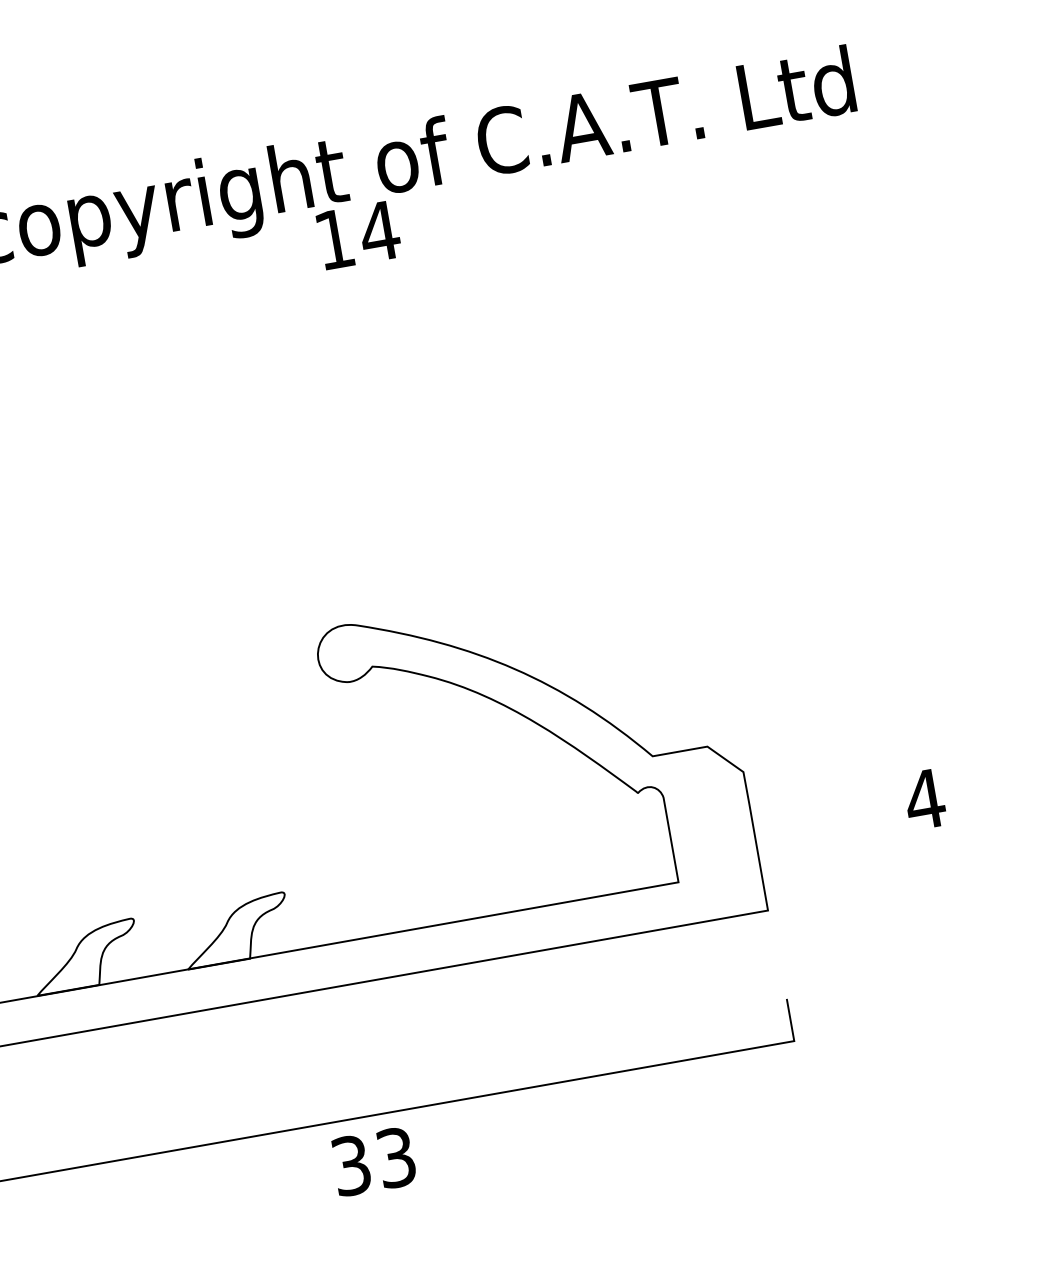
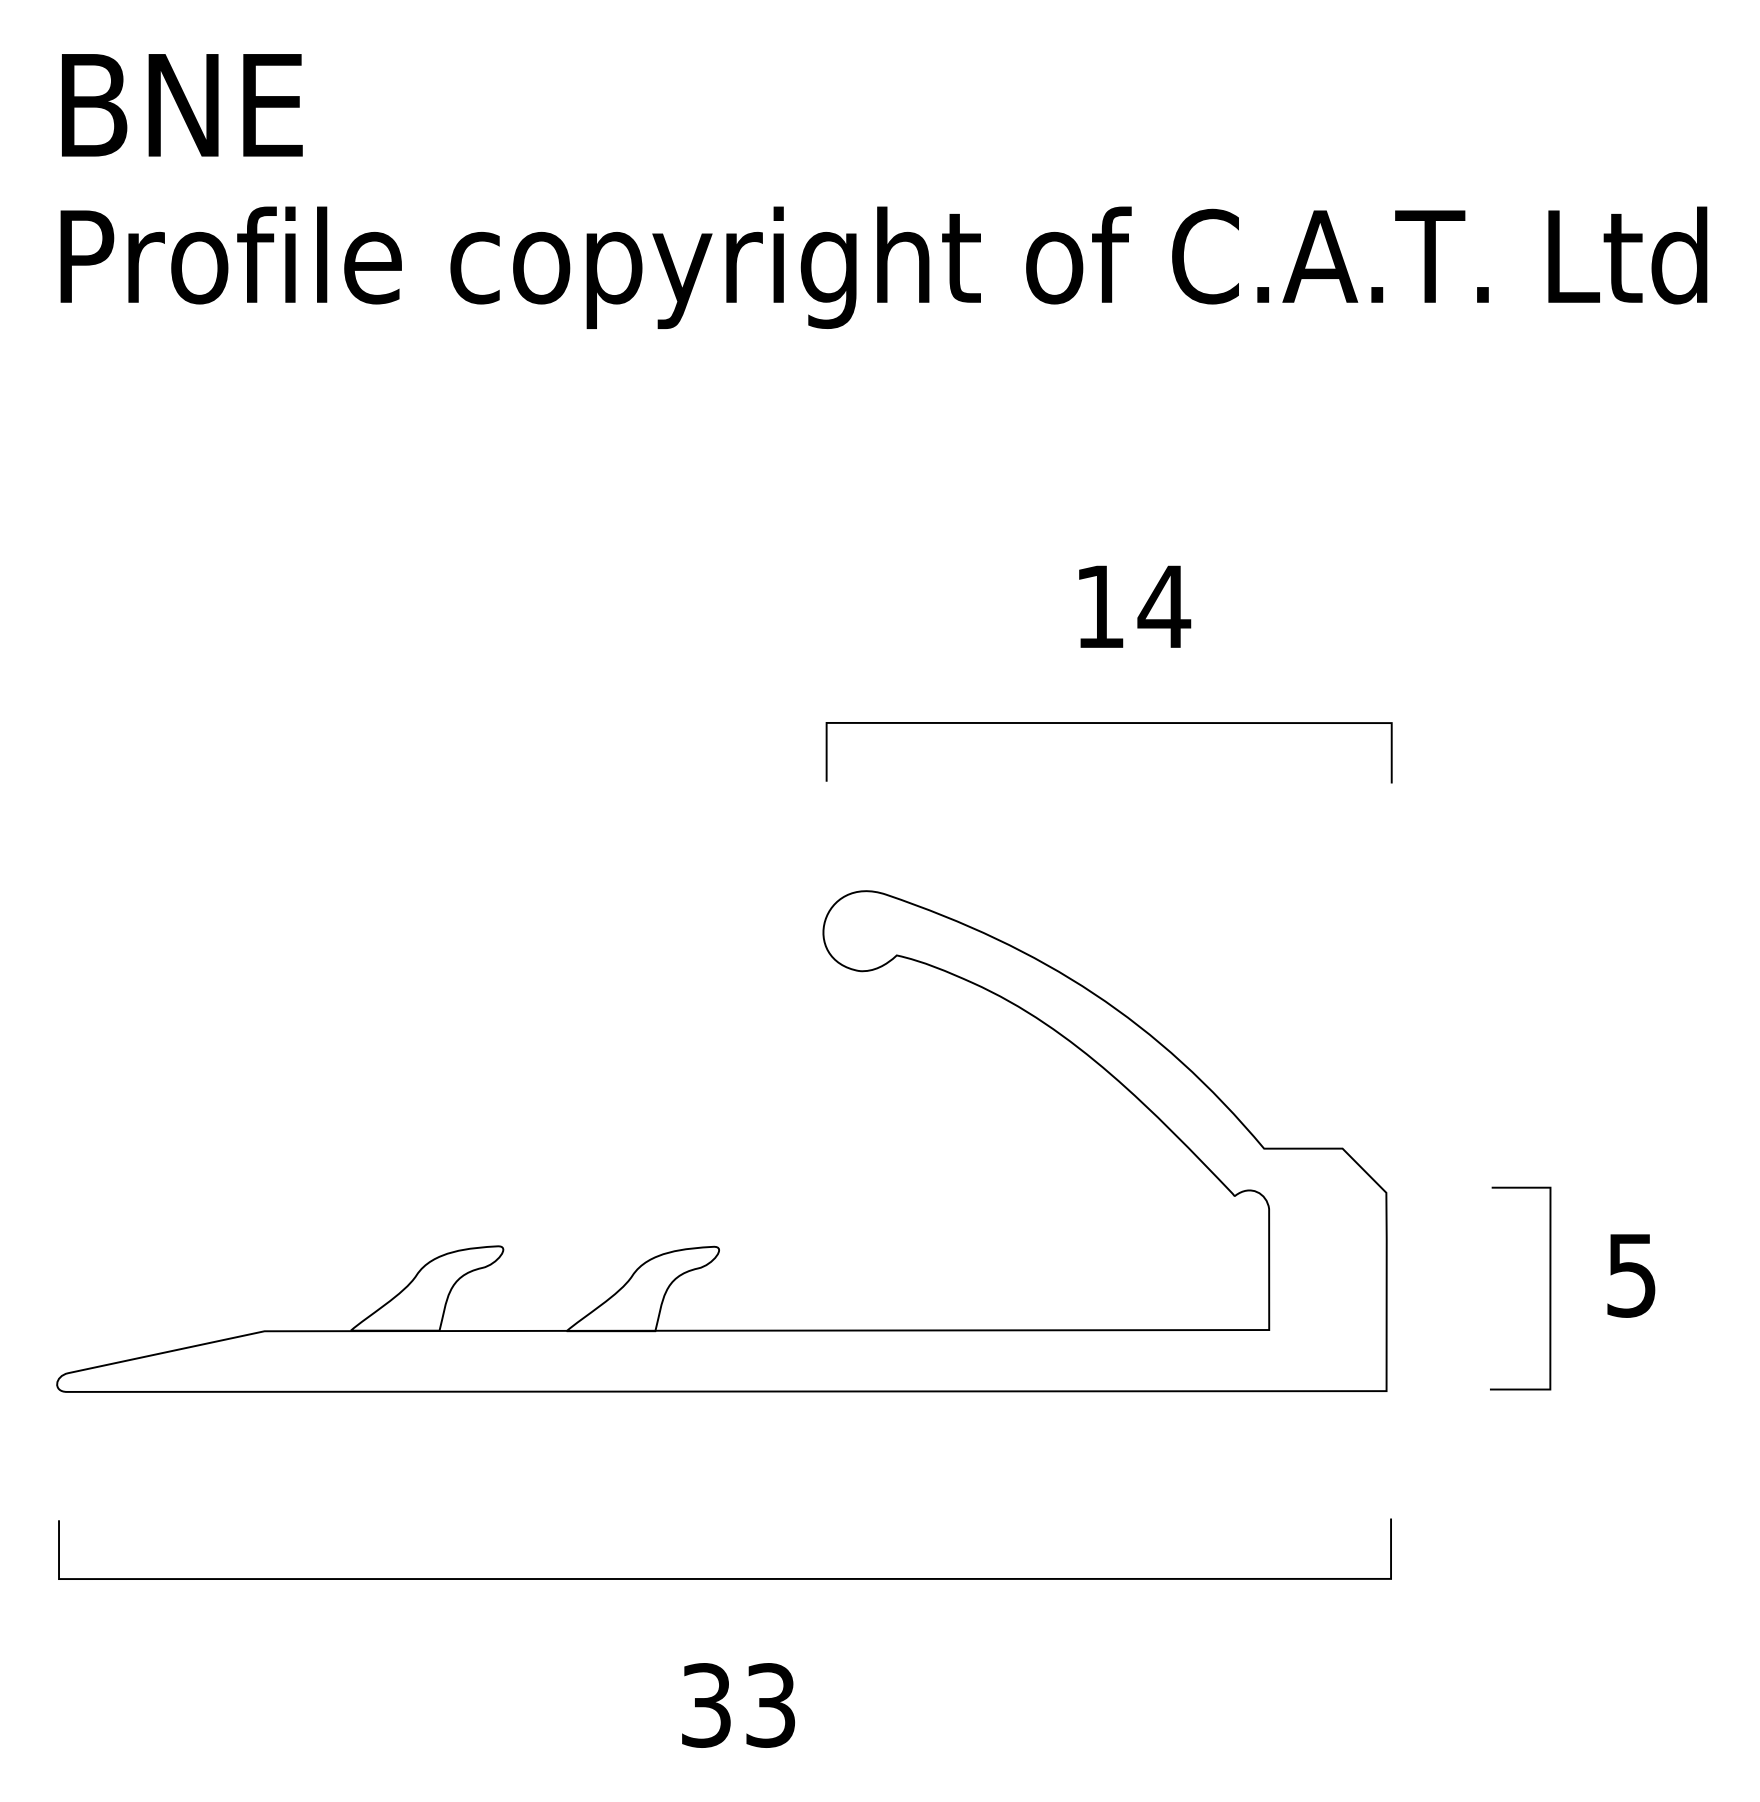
text: (359, 234) -> (1135, 606), moved
curve: (491, 478) -> (1108, 723), added
text: (924, 799) -> (1631, 1275), 4 -> 5
curve: (869, 818) -> (1549, 1288), added
text: (373, 1161) -> (738, 1705), moved

